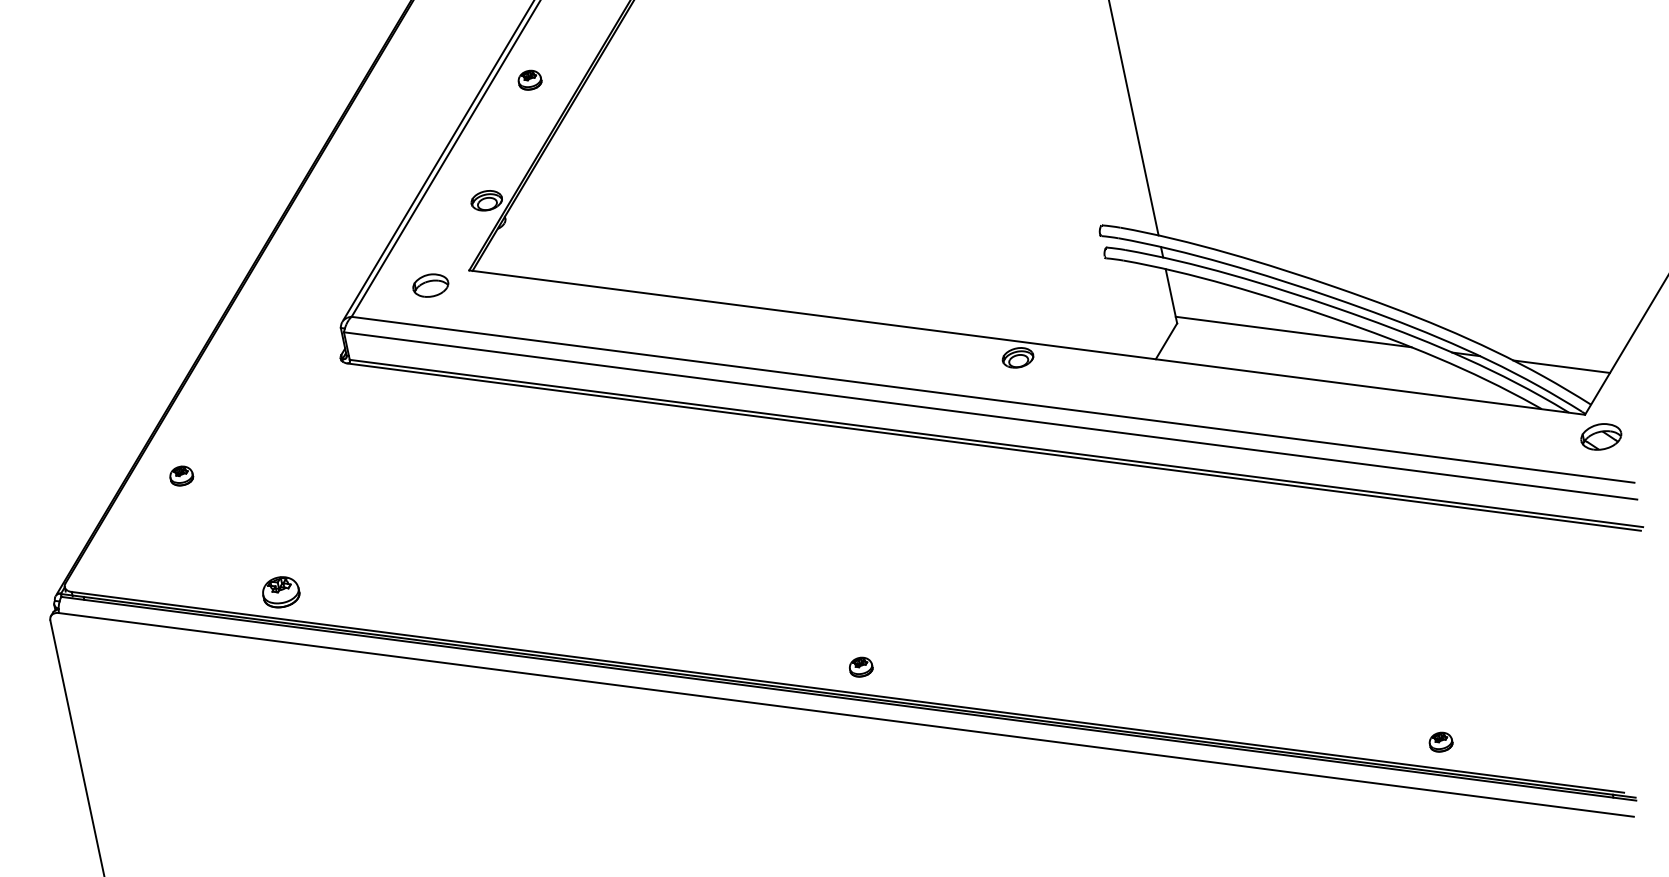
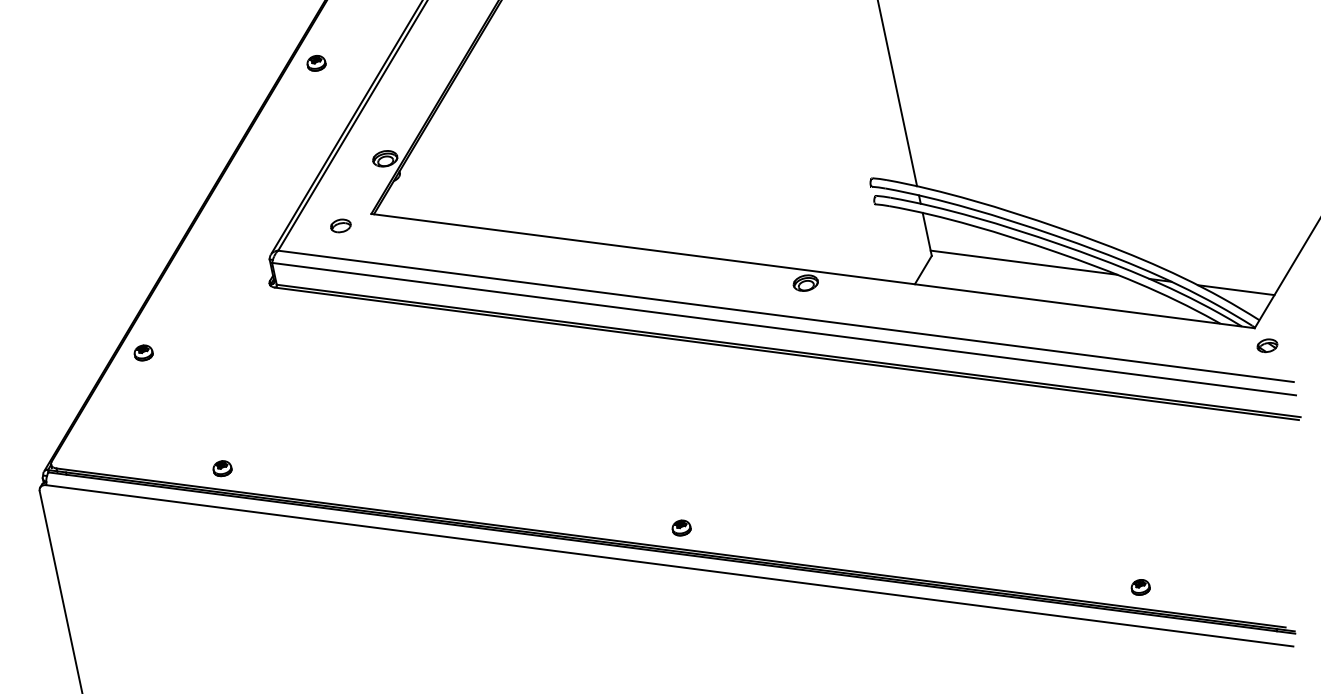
part: (529, 79) -> (316, 62), moved
part: (430, 285) -> (340, 225), size x0.71
part: (1600, 436) -> (1266, 345), size x0.62
part: (181, 475) -> (143, 352), moved
part: (281, 591) -> (222, 468), size x0.62

